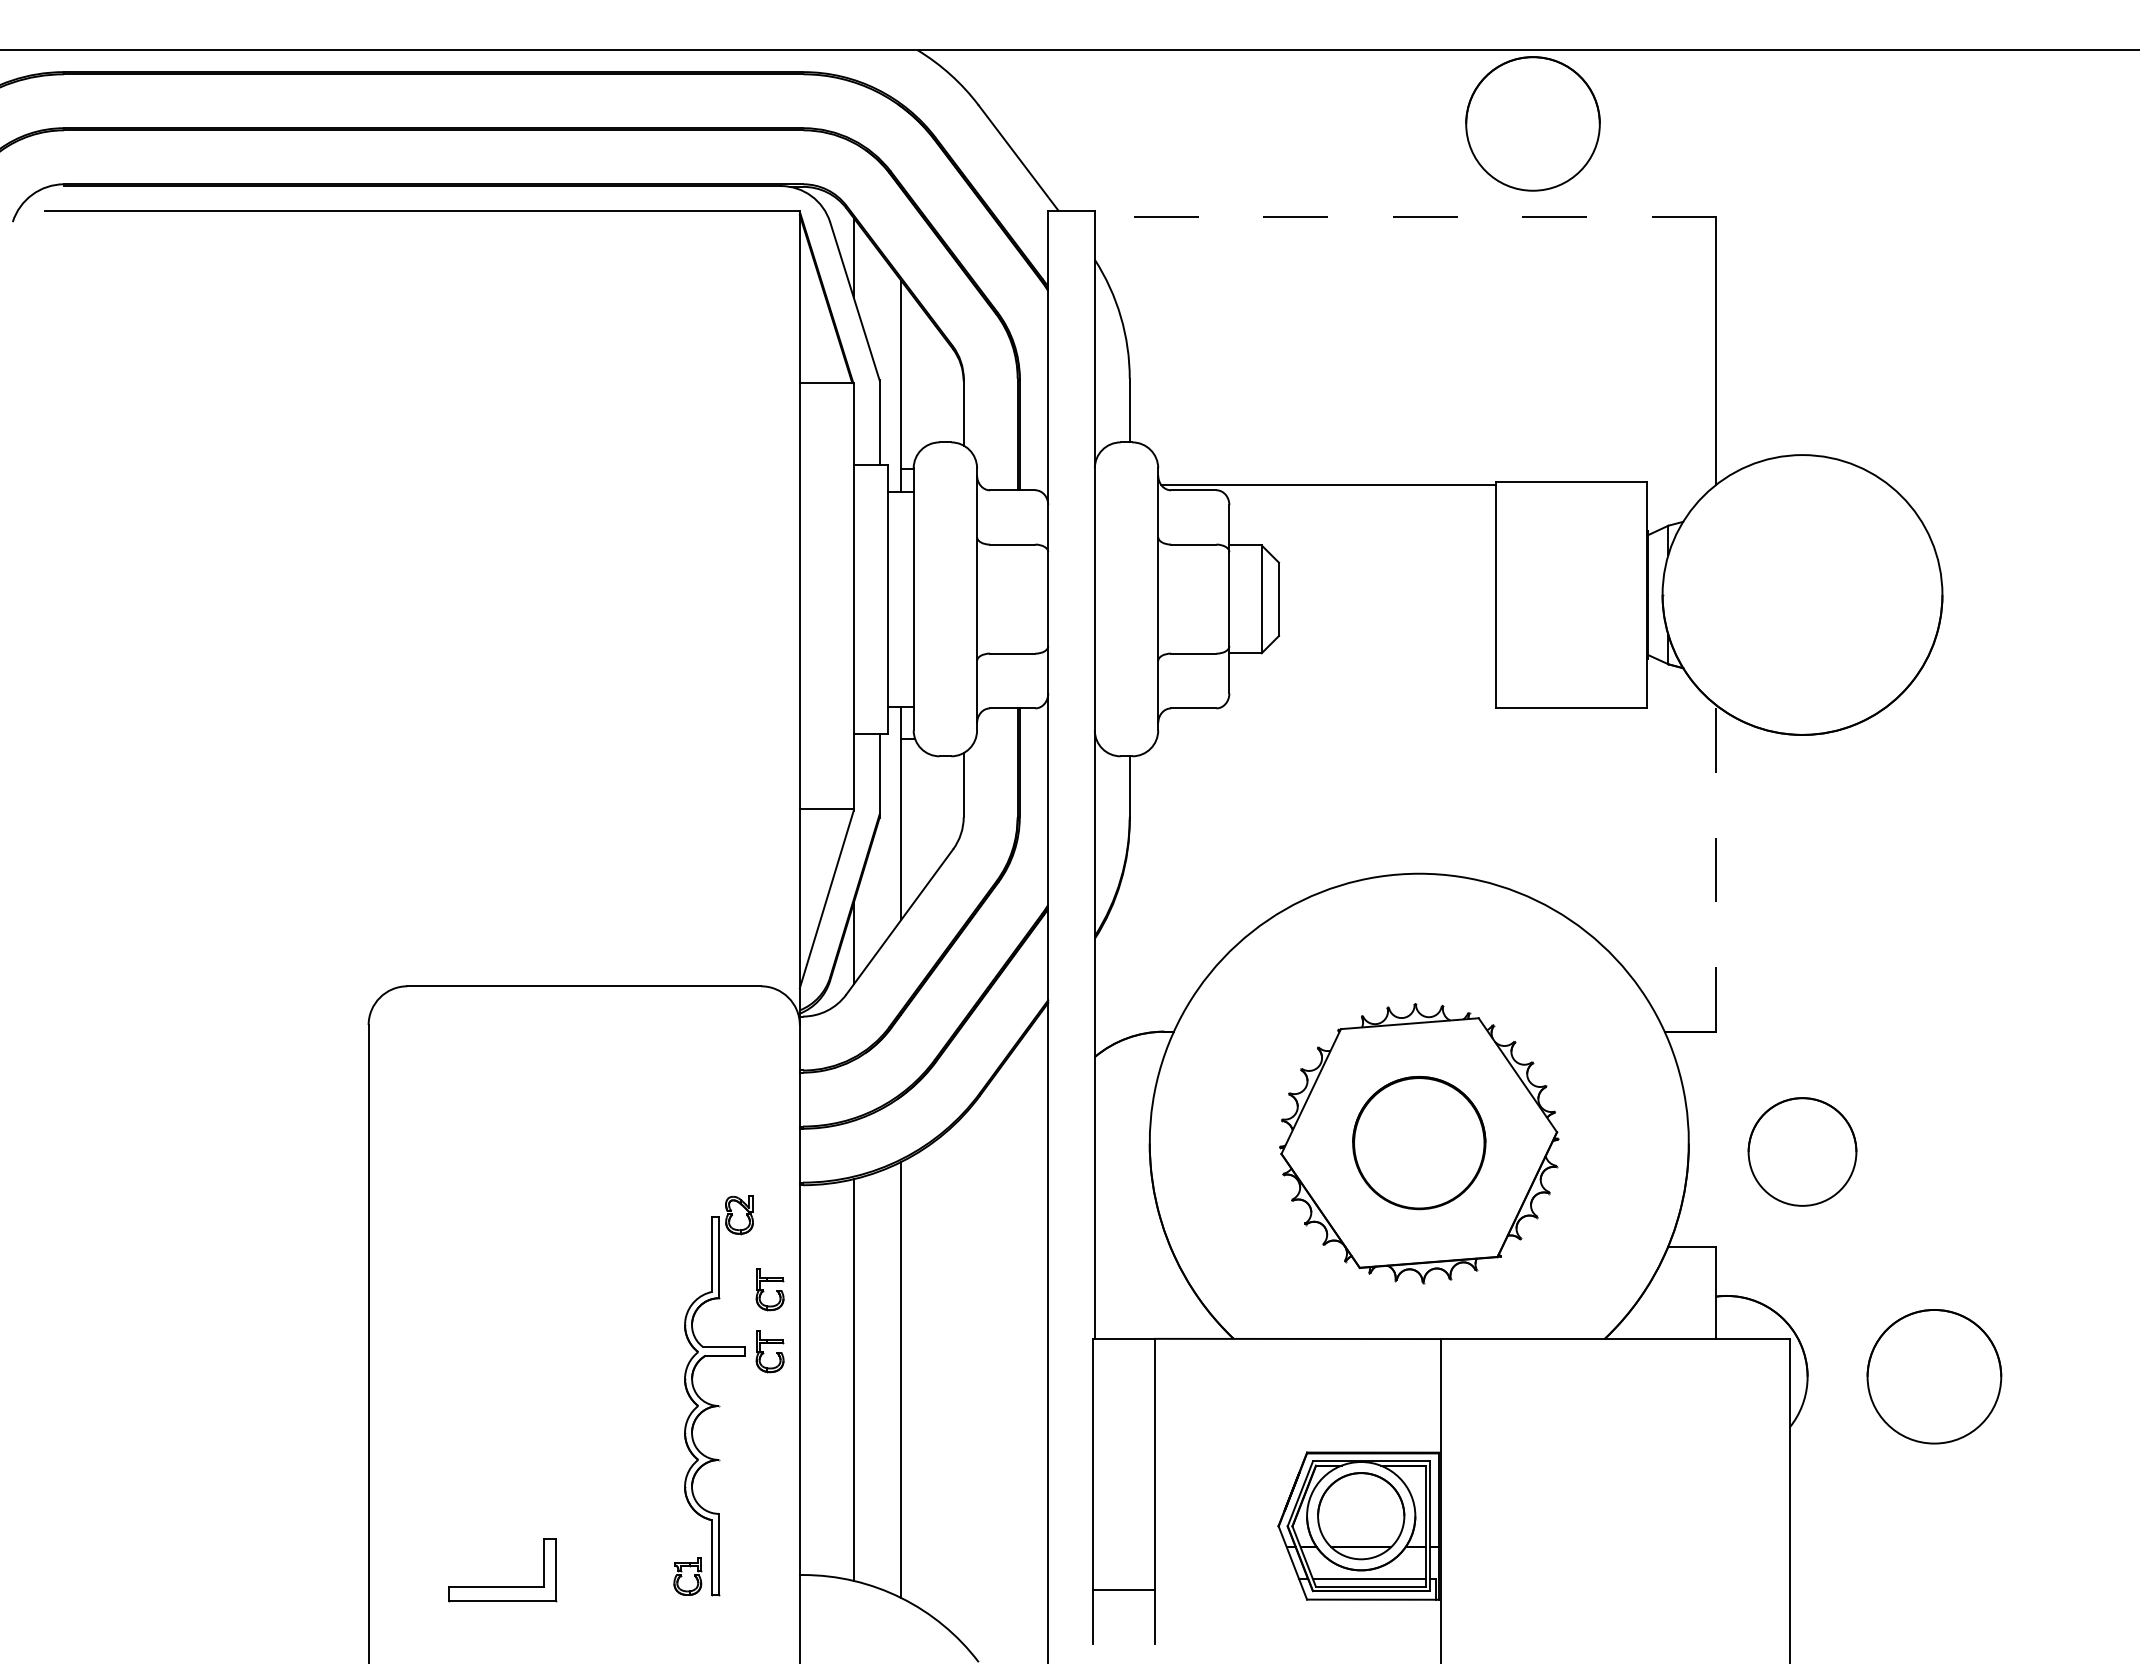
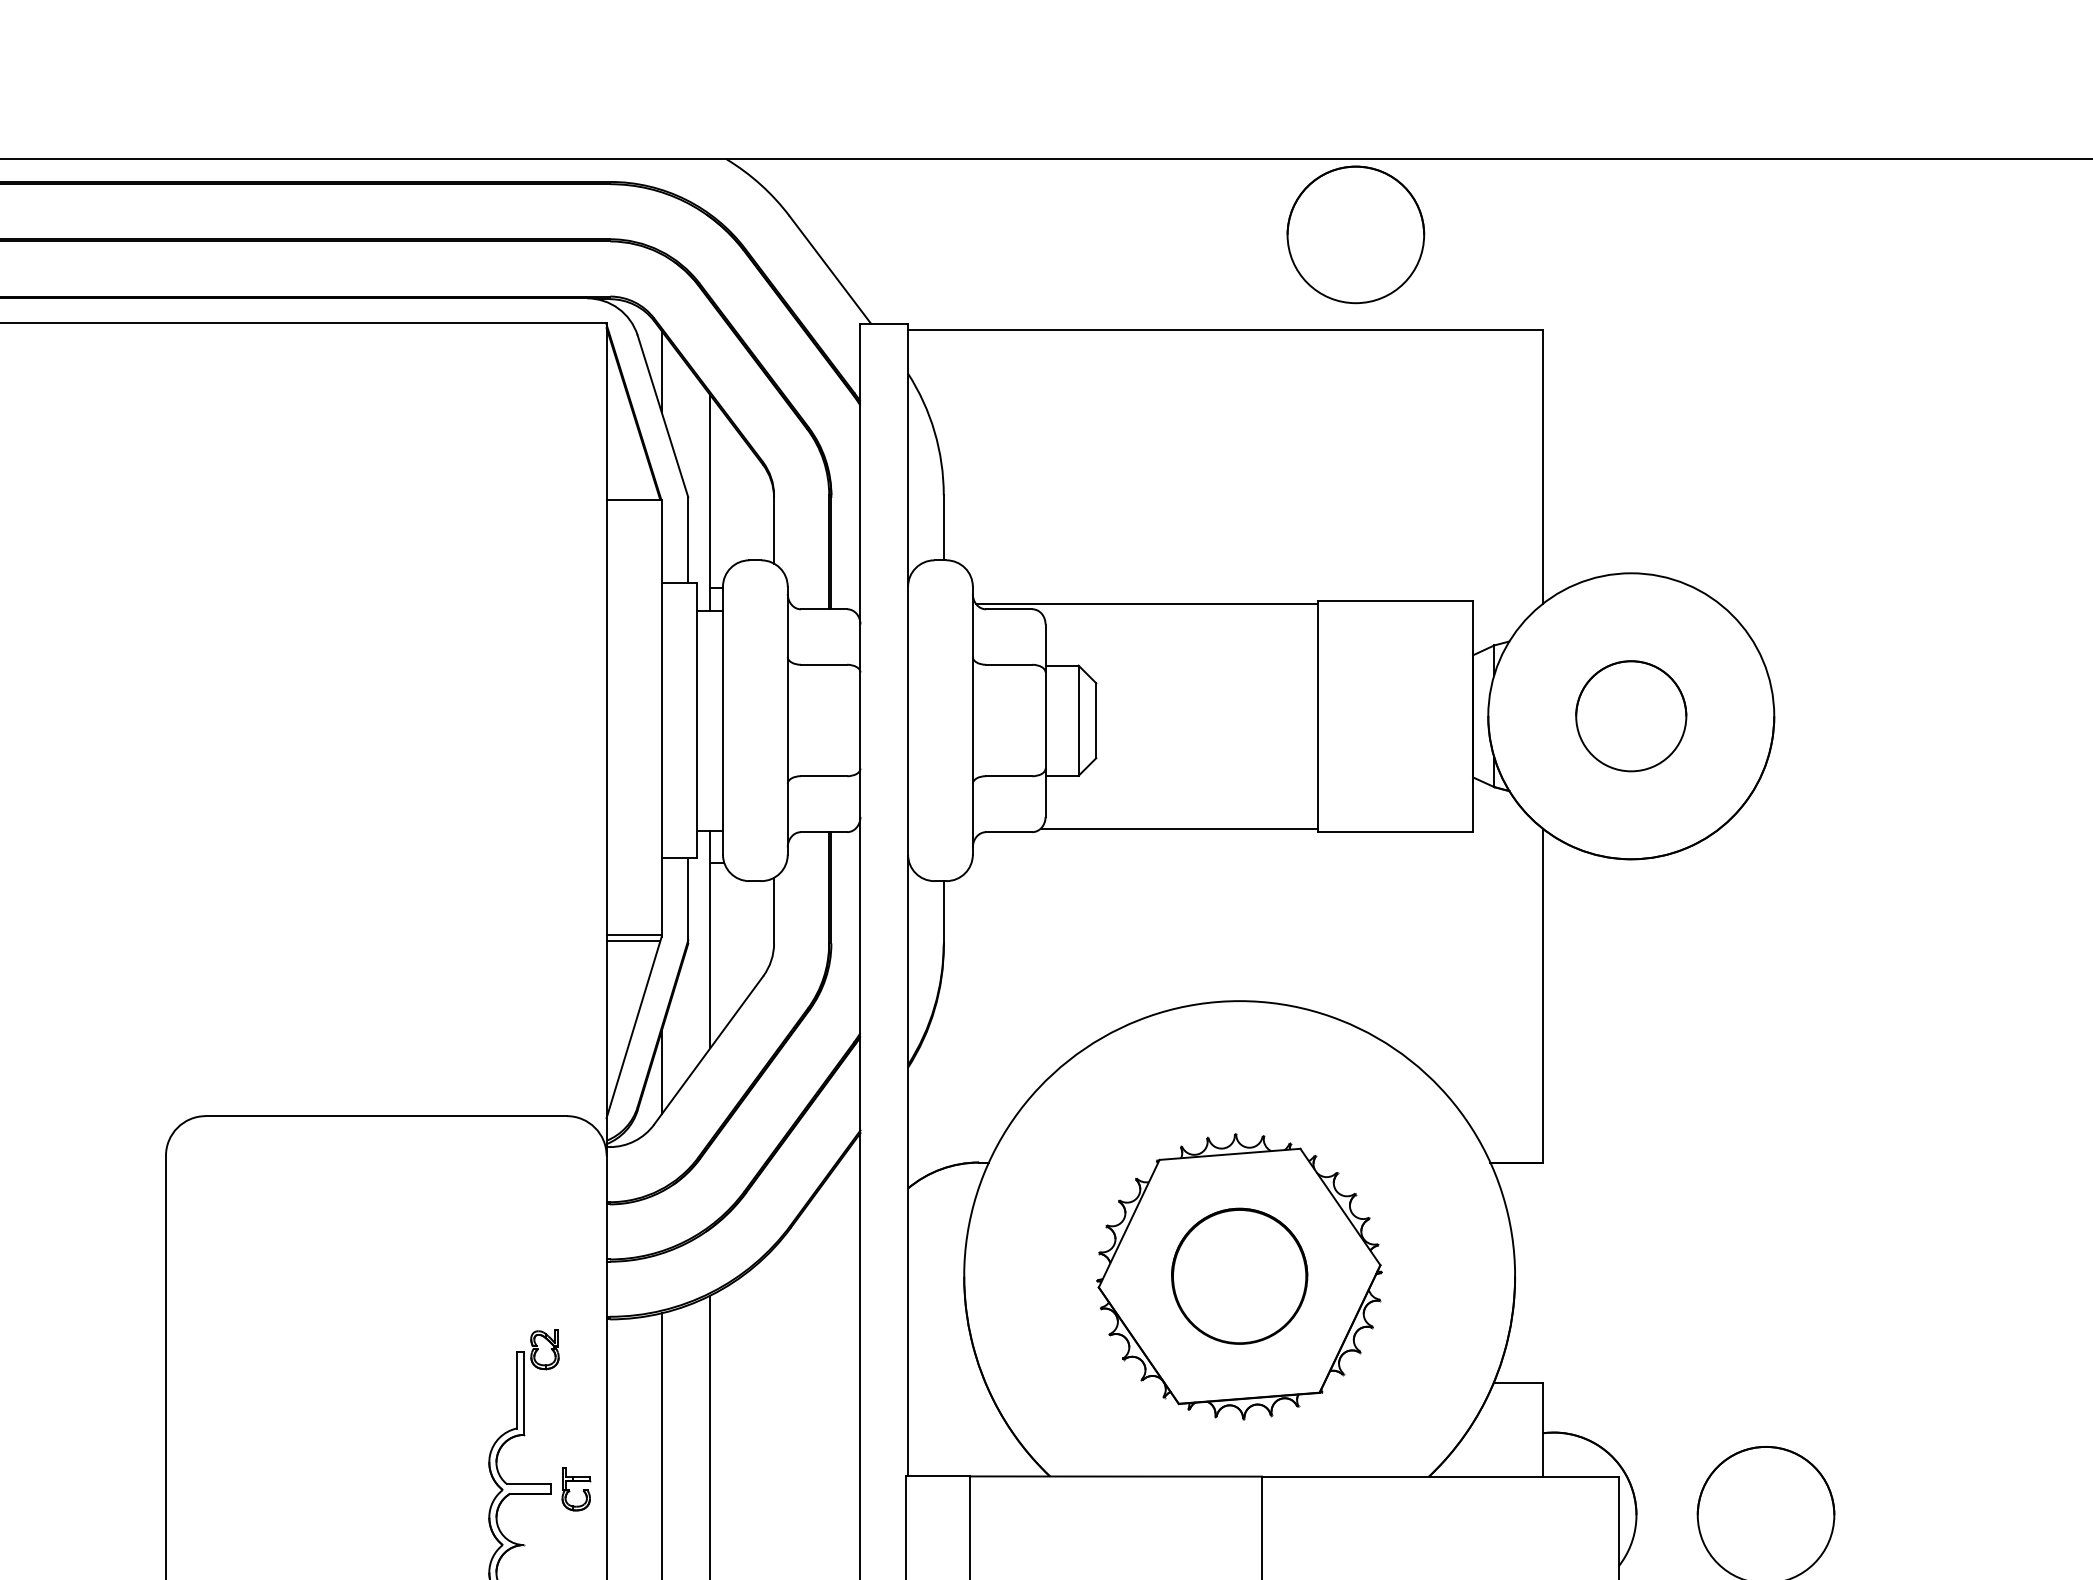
line: (1405, 216) -> (1225, 329), dashed -> solid
line: (1360, 705) -> (1179, 829), added
line: (825, 815) -> (632, 941), added
line: (1716, 868) -> (1543, 995), dashed -> solid
part: (1802, 1151) -> (1631, 715), moved
part: (769, 1289) -> (575, 1425), removed

